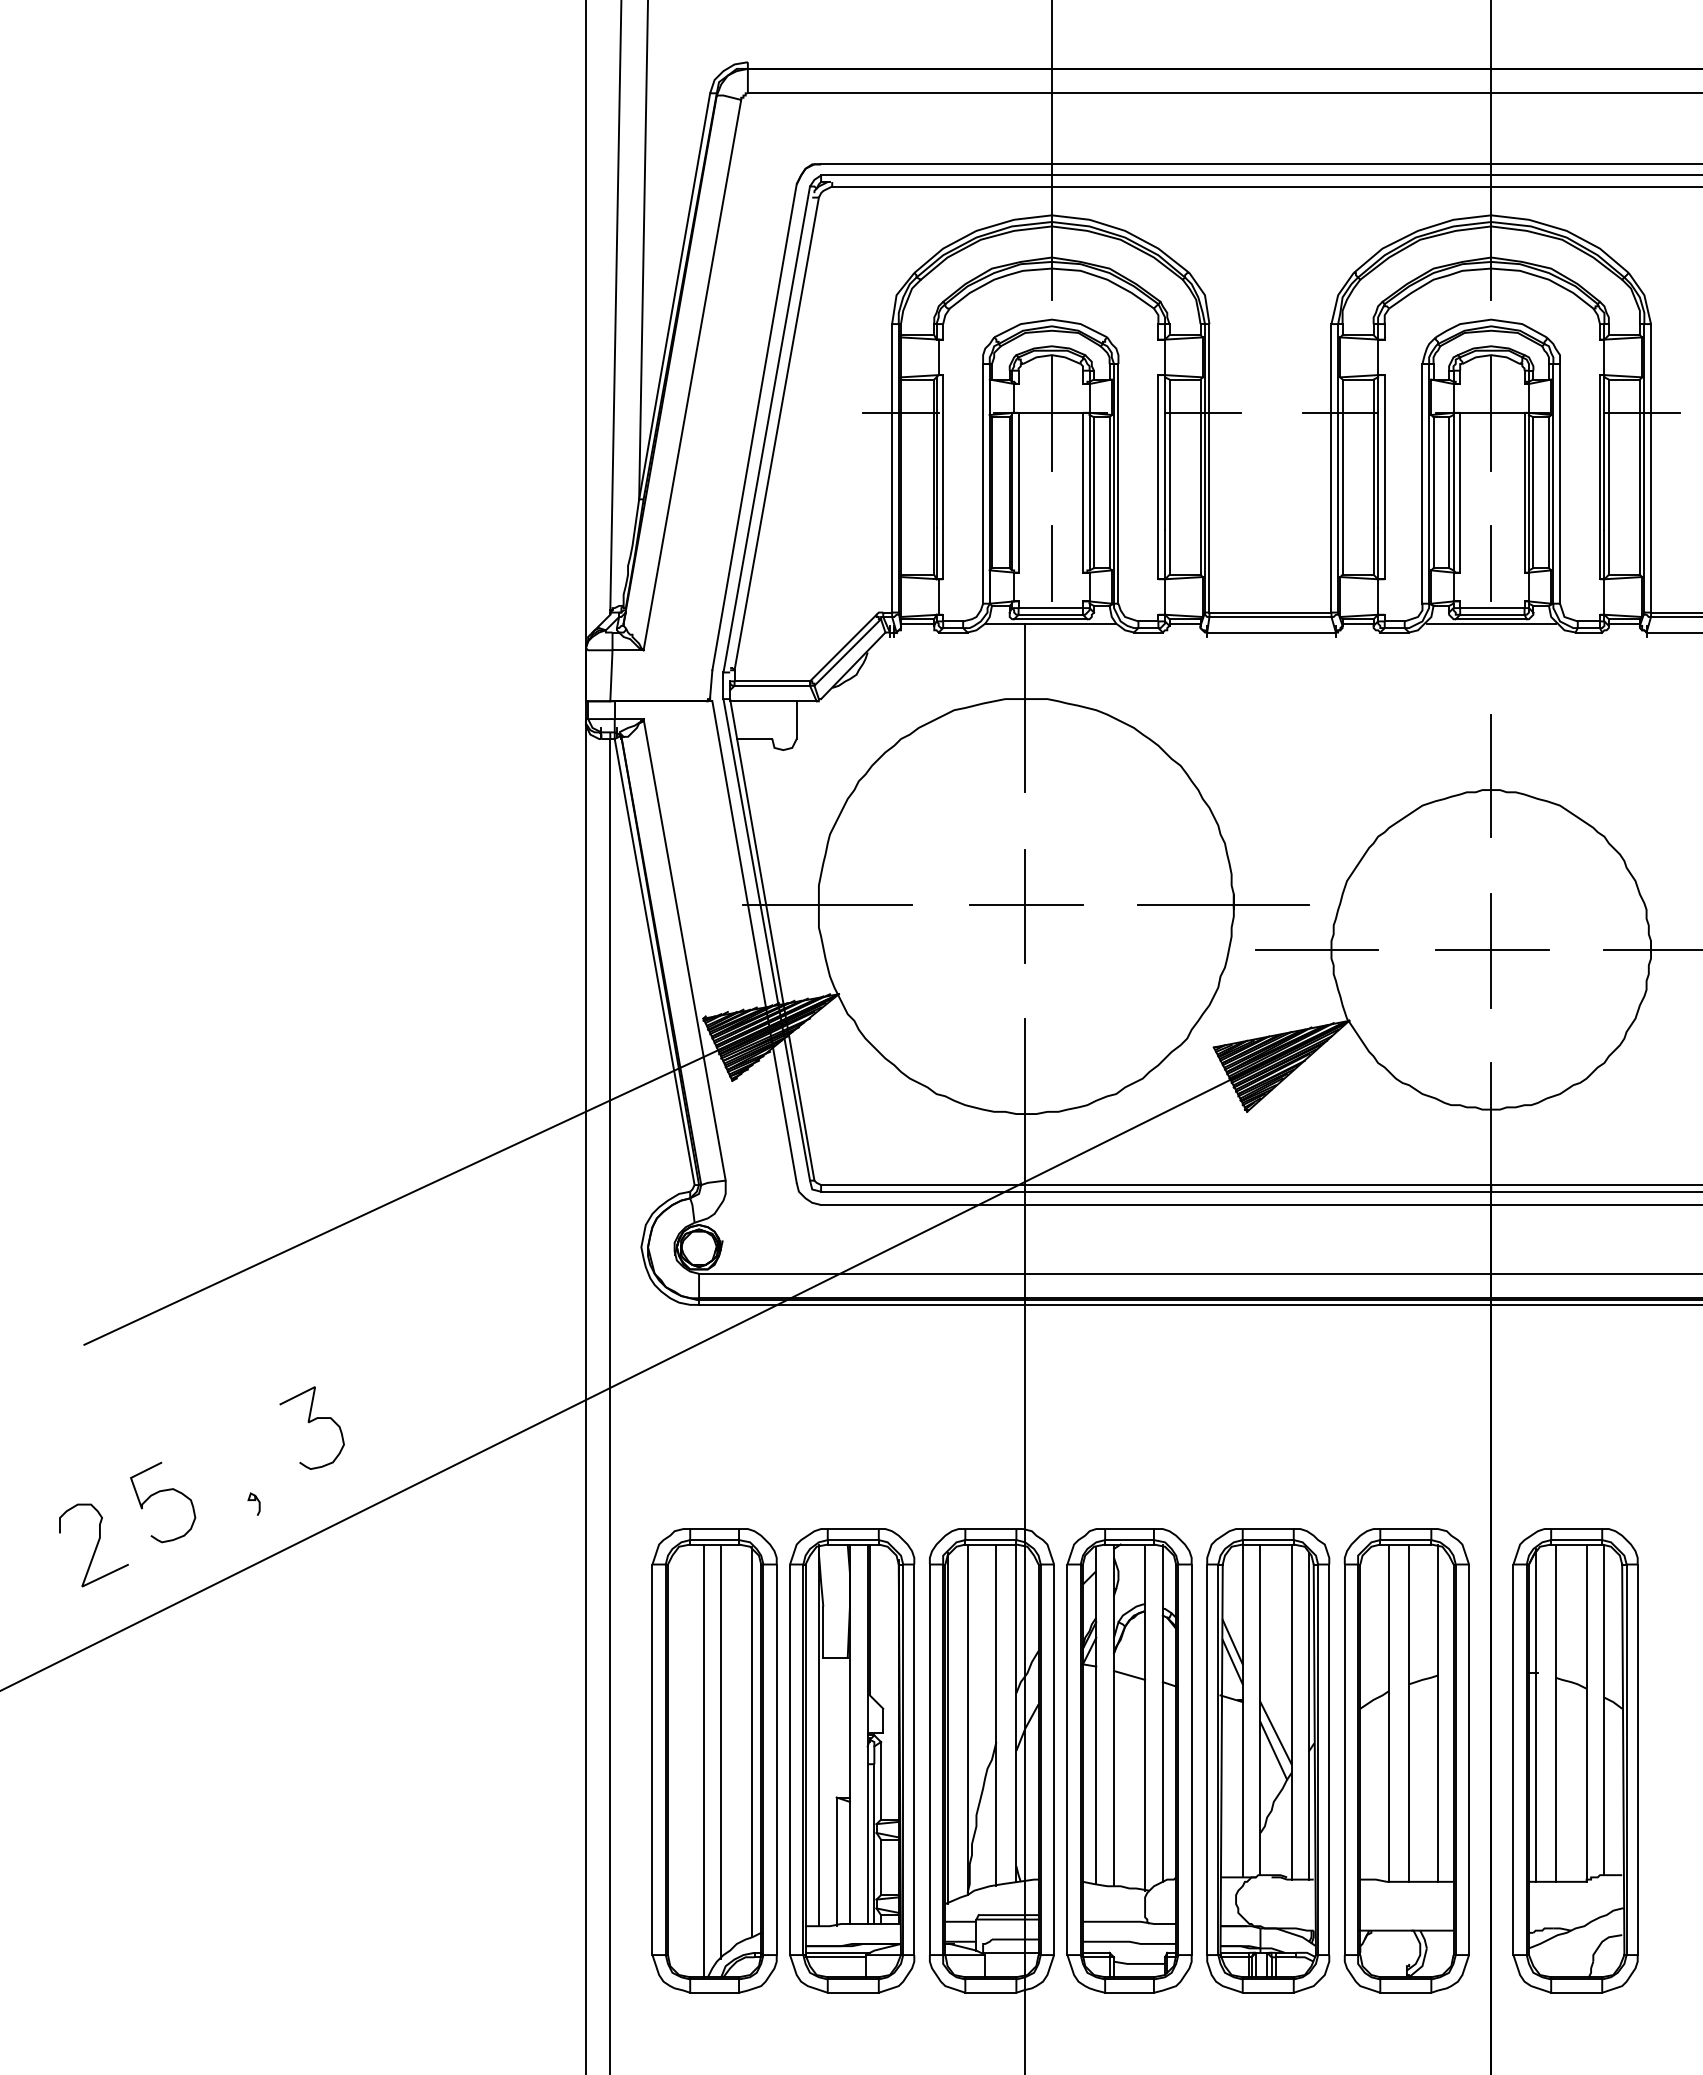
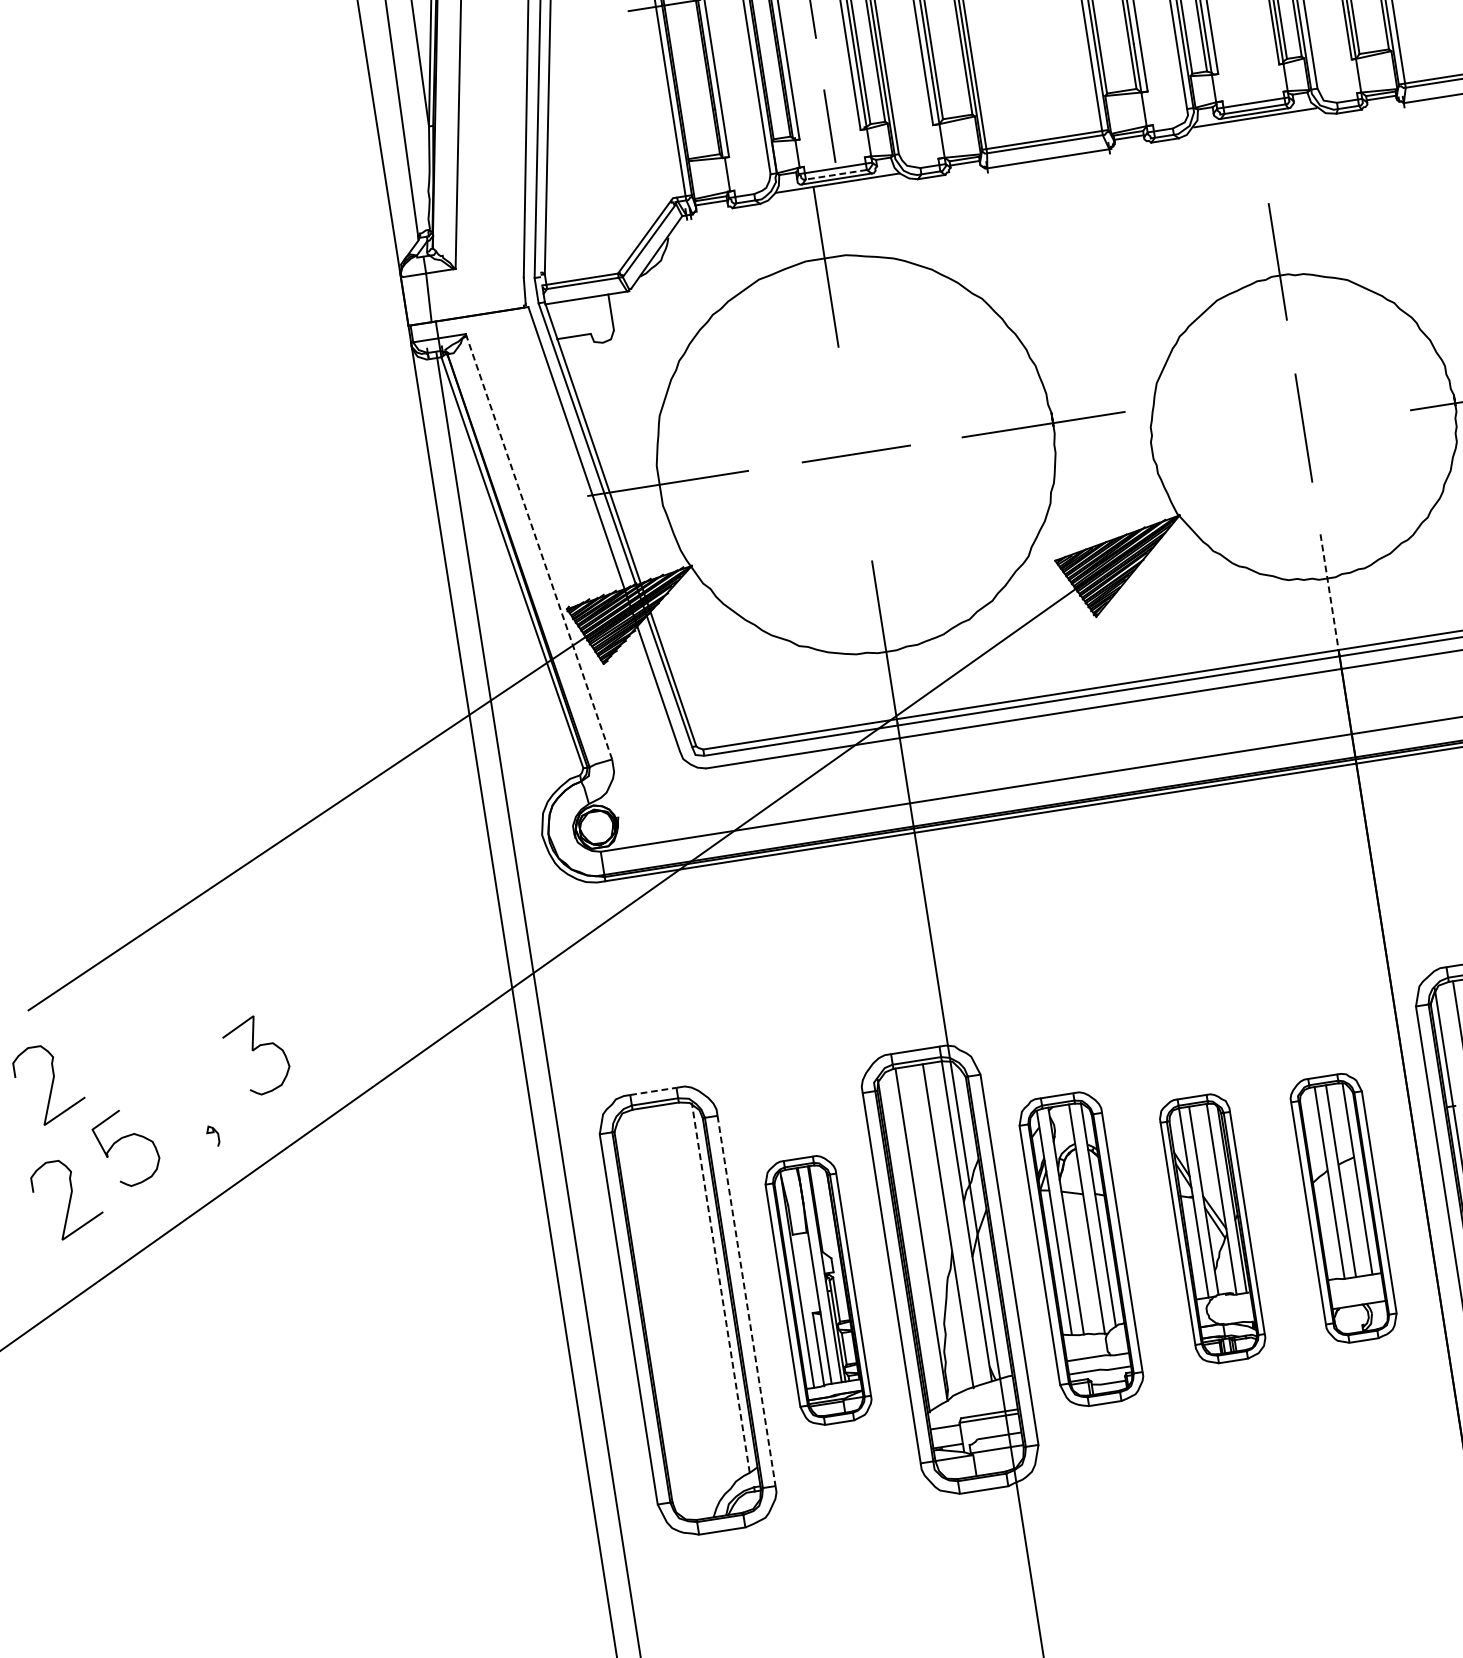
line: (1491, 563) -> (1246, 60), removed
line: (1050, 614) -> (836, 174), solid -> dashed
line: (1025, 906) -> (855, 455), removed
line: (1317, 949) -> (1138, 452), removed
line: (1491, 949) -> (1303, 426), removed
line: (684, 950) -> (538, 547), solid -> dashed
line: (1491, 1124) -> (1329, 592), solid -> dashed
curve: (95, 1425) -> (51, 1085), added
line: (715, 1529) -> (654, 1091), solid -> dashed
line: (752, 1741) -> (720, 1287), solid -> dashed
line: (721, 1751) -> (692, 1301), removed
line: (703, 1760) -> (677, 1312), removed
line: (776, 1760) -> (746, 1301), solid -> dashed
part: (852, 1760) -> (818, 1290), size x0.6
part: (1129, 1760) -> (1081, 1249), size x0.7
part: (1268, 1760) -> (1212, 1228), size x0.6
part: (1406, 1760) -> (1343, 1208), size x0.6

